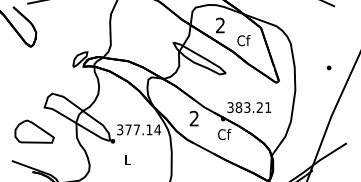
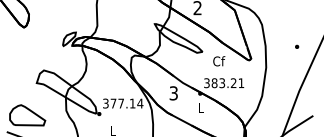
text: (243, 40) -> (218, 61), moved
text: (193, 118) -> (173, 93), 2 -> 3
part: (34, 131) -> (27, 115), moved
text: (224, 134) -> (201, 107), Cf -> L

